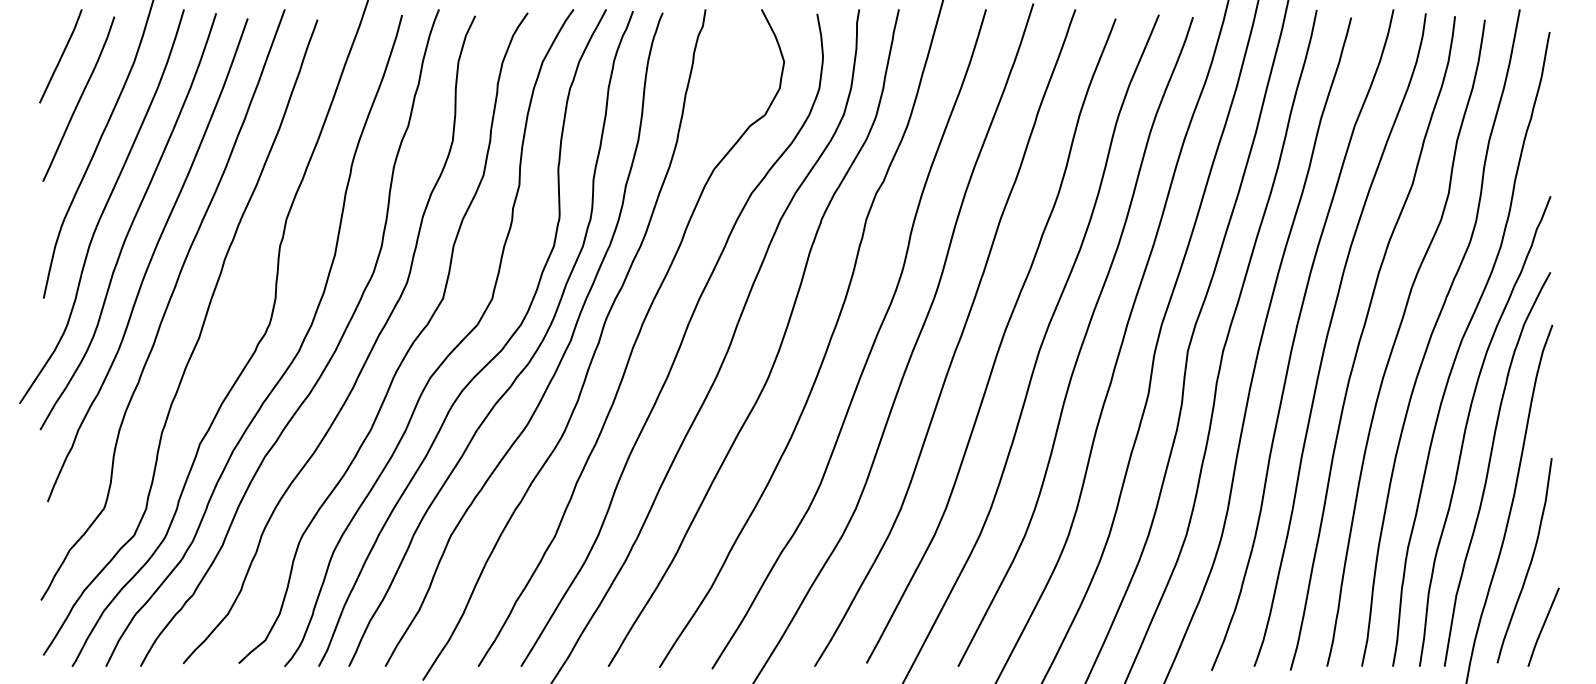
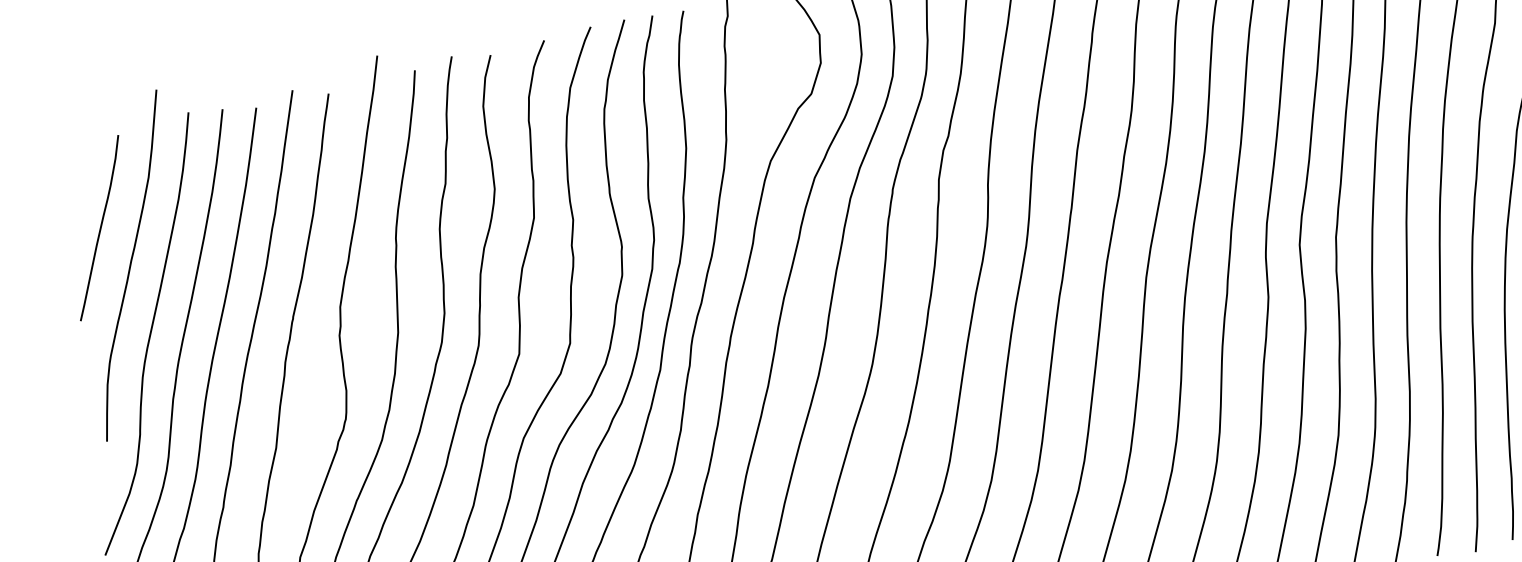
line: (60, 56) -> (71, 188), removed

